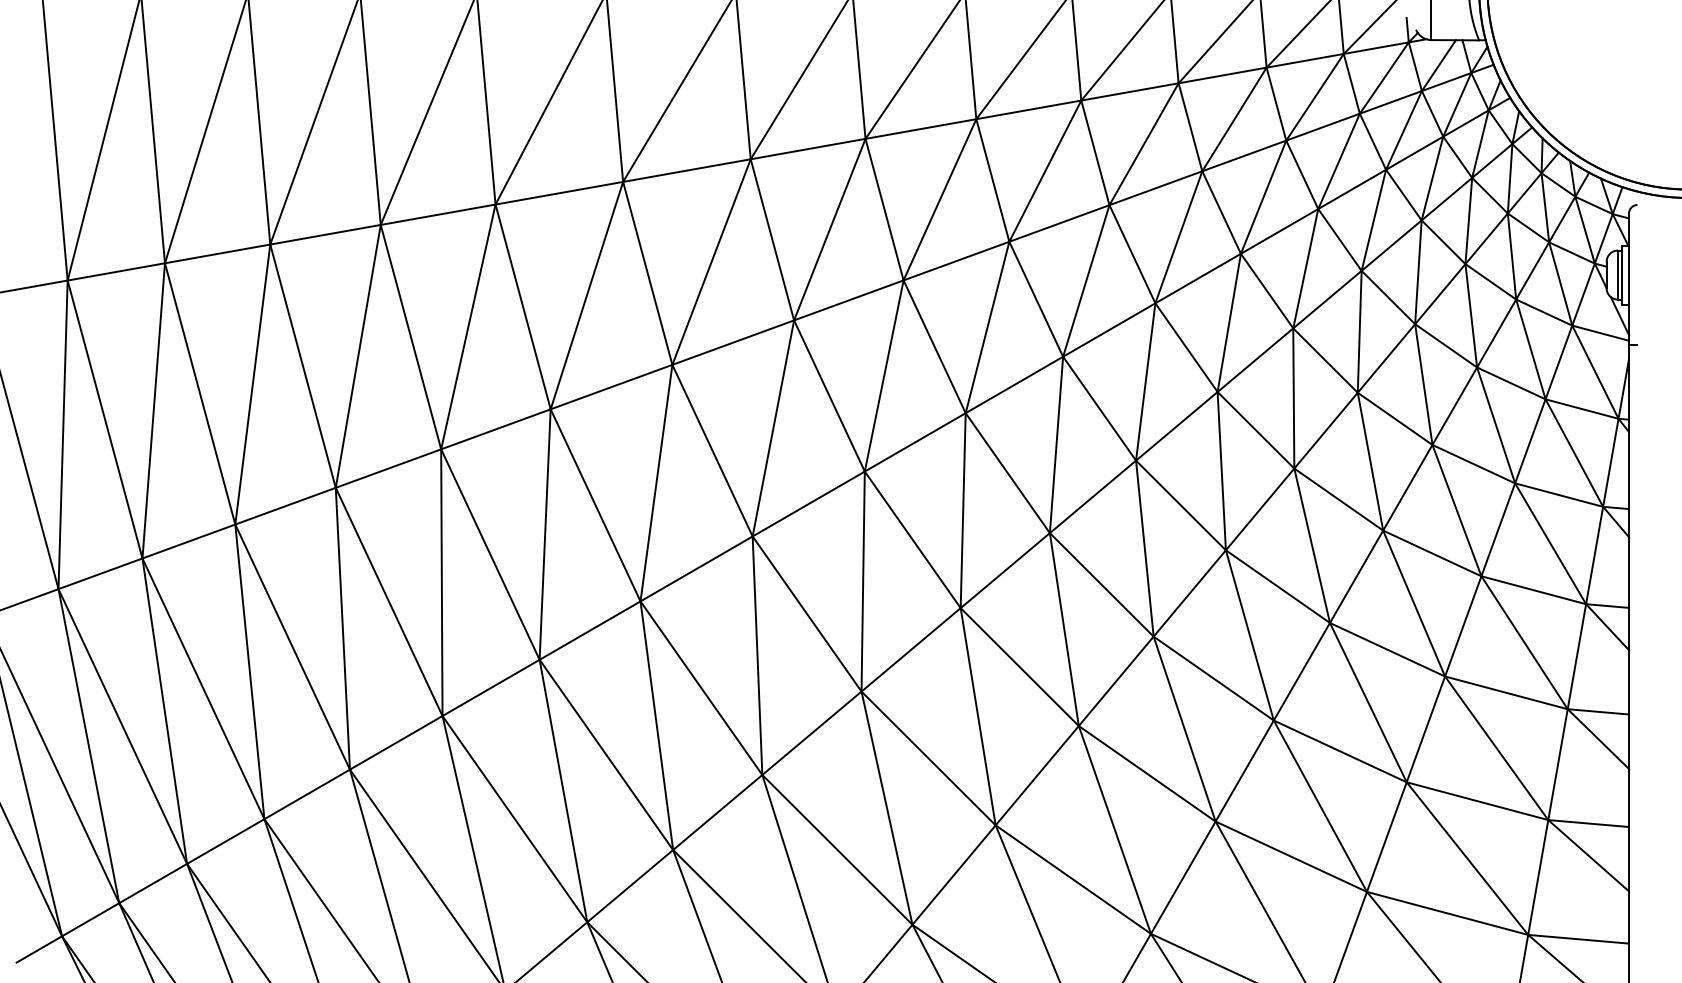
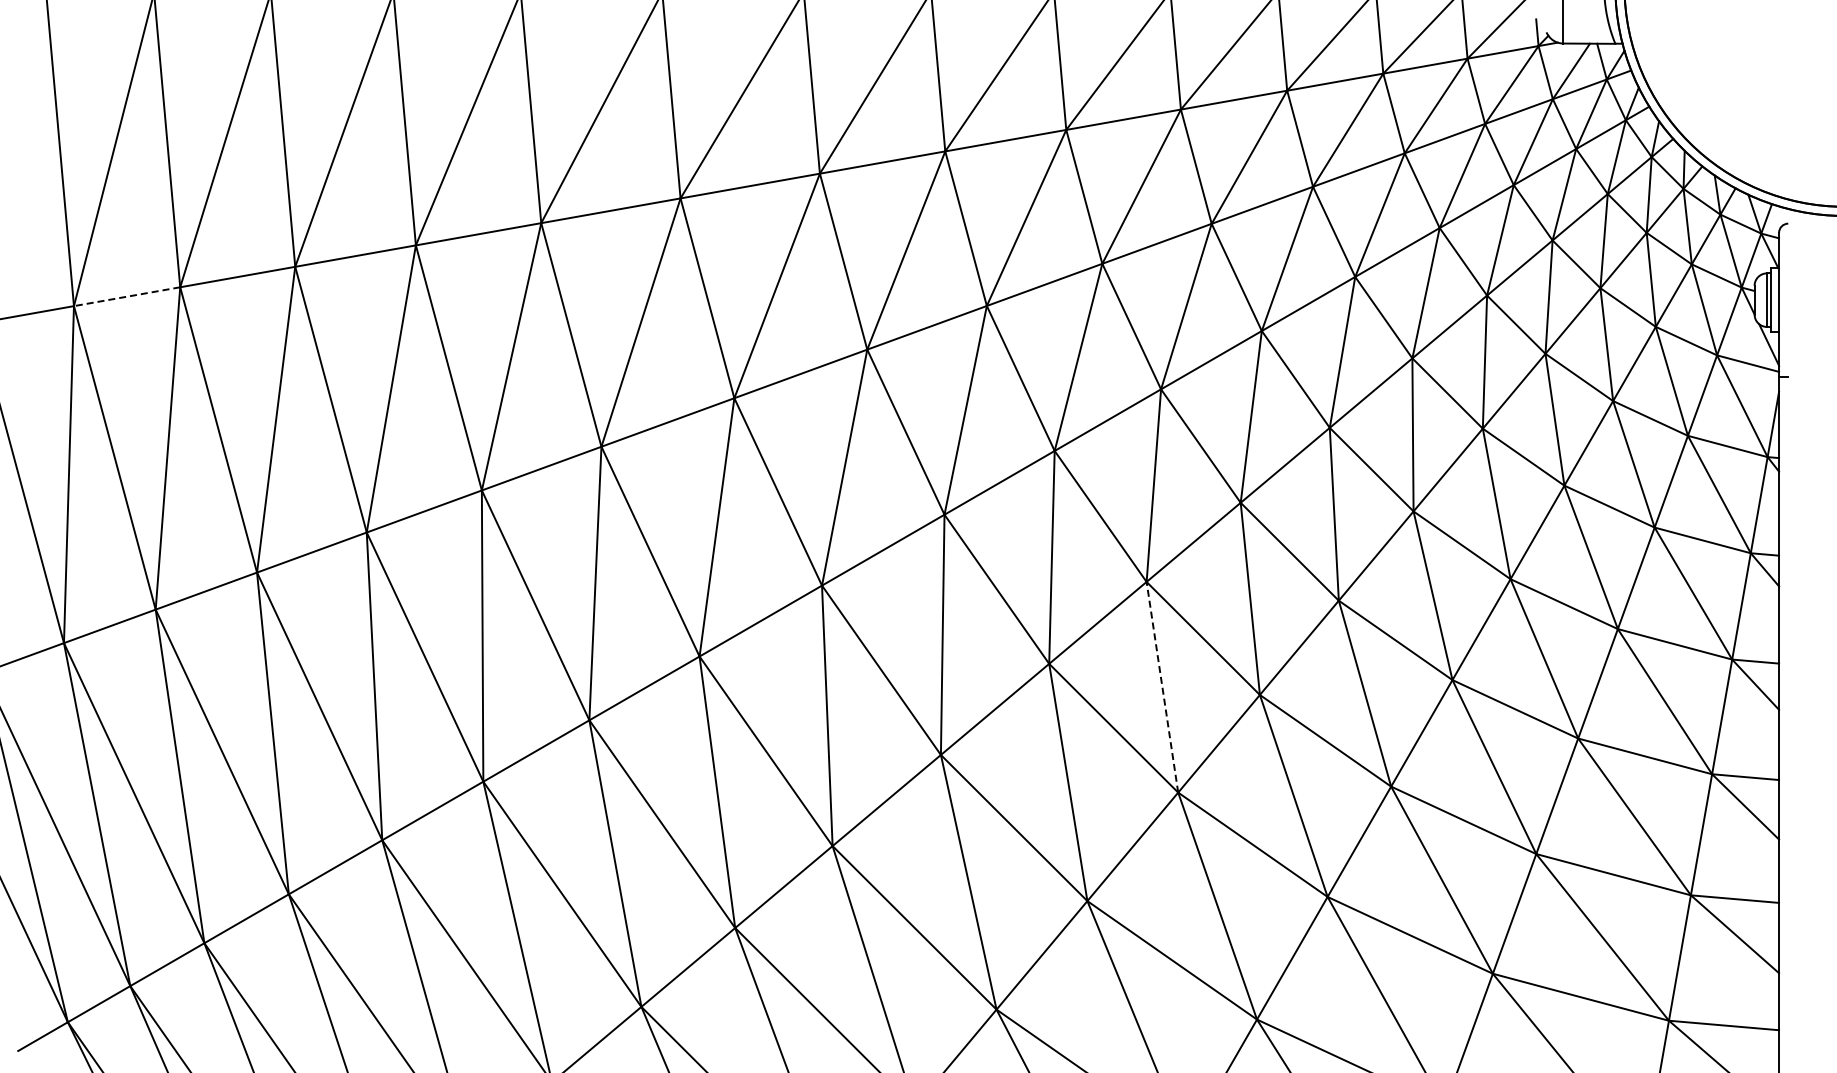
line: (116, 271) -> (127, 296), solid -> dashed
line: (1064, 629) -> (1162, 687), solid -> dashed

